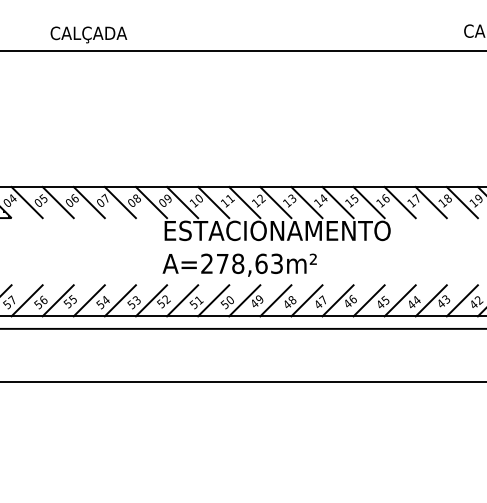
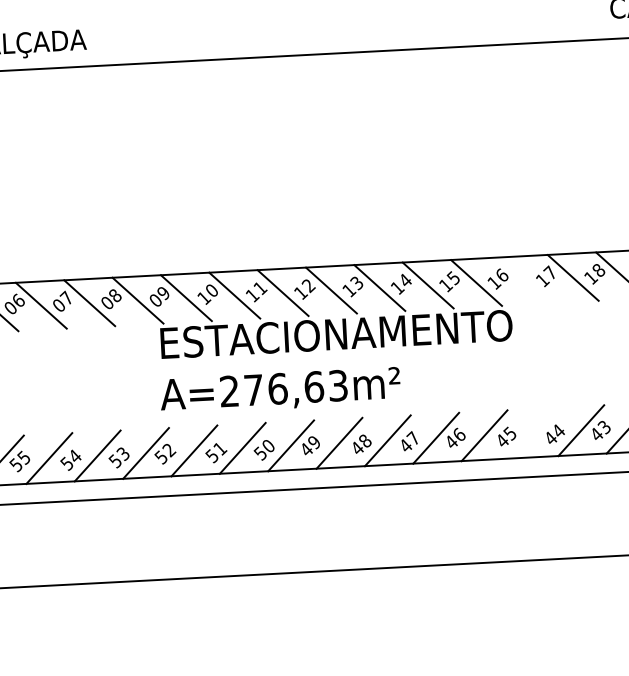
line: (399, 202) -> (523, 280), removed
text: (238, 263) -> (278, 388), A=278,63m² -> A=276,63m²
line: (399, 300) -> (531, 432), removed

